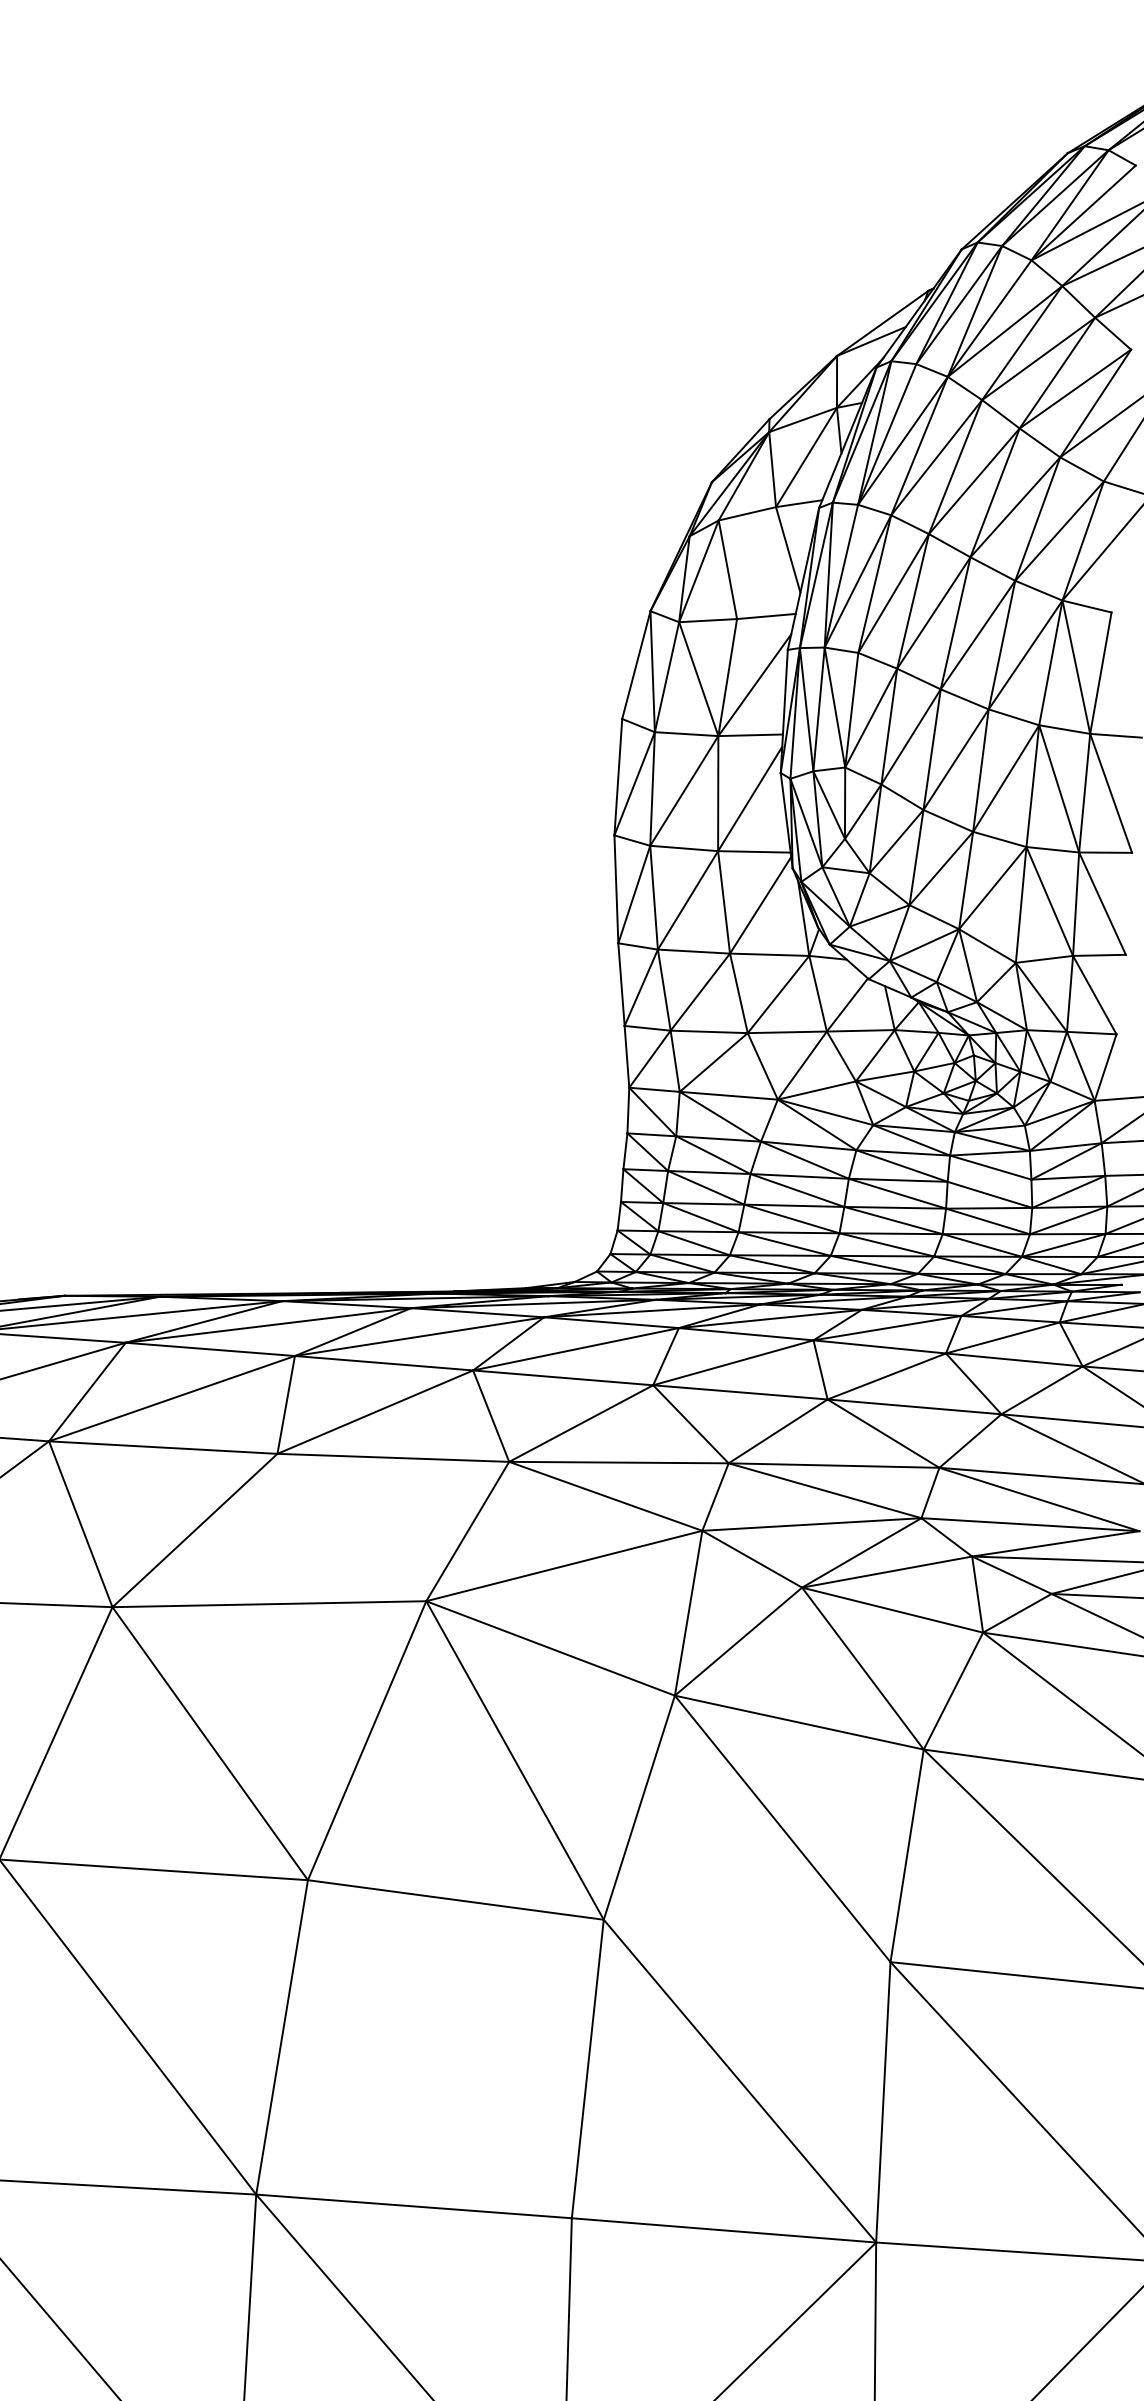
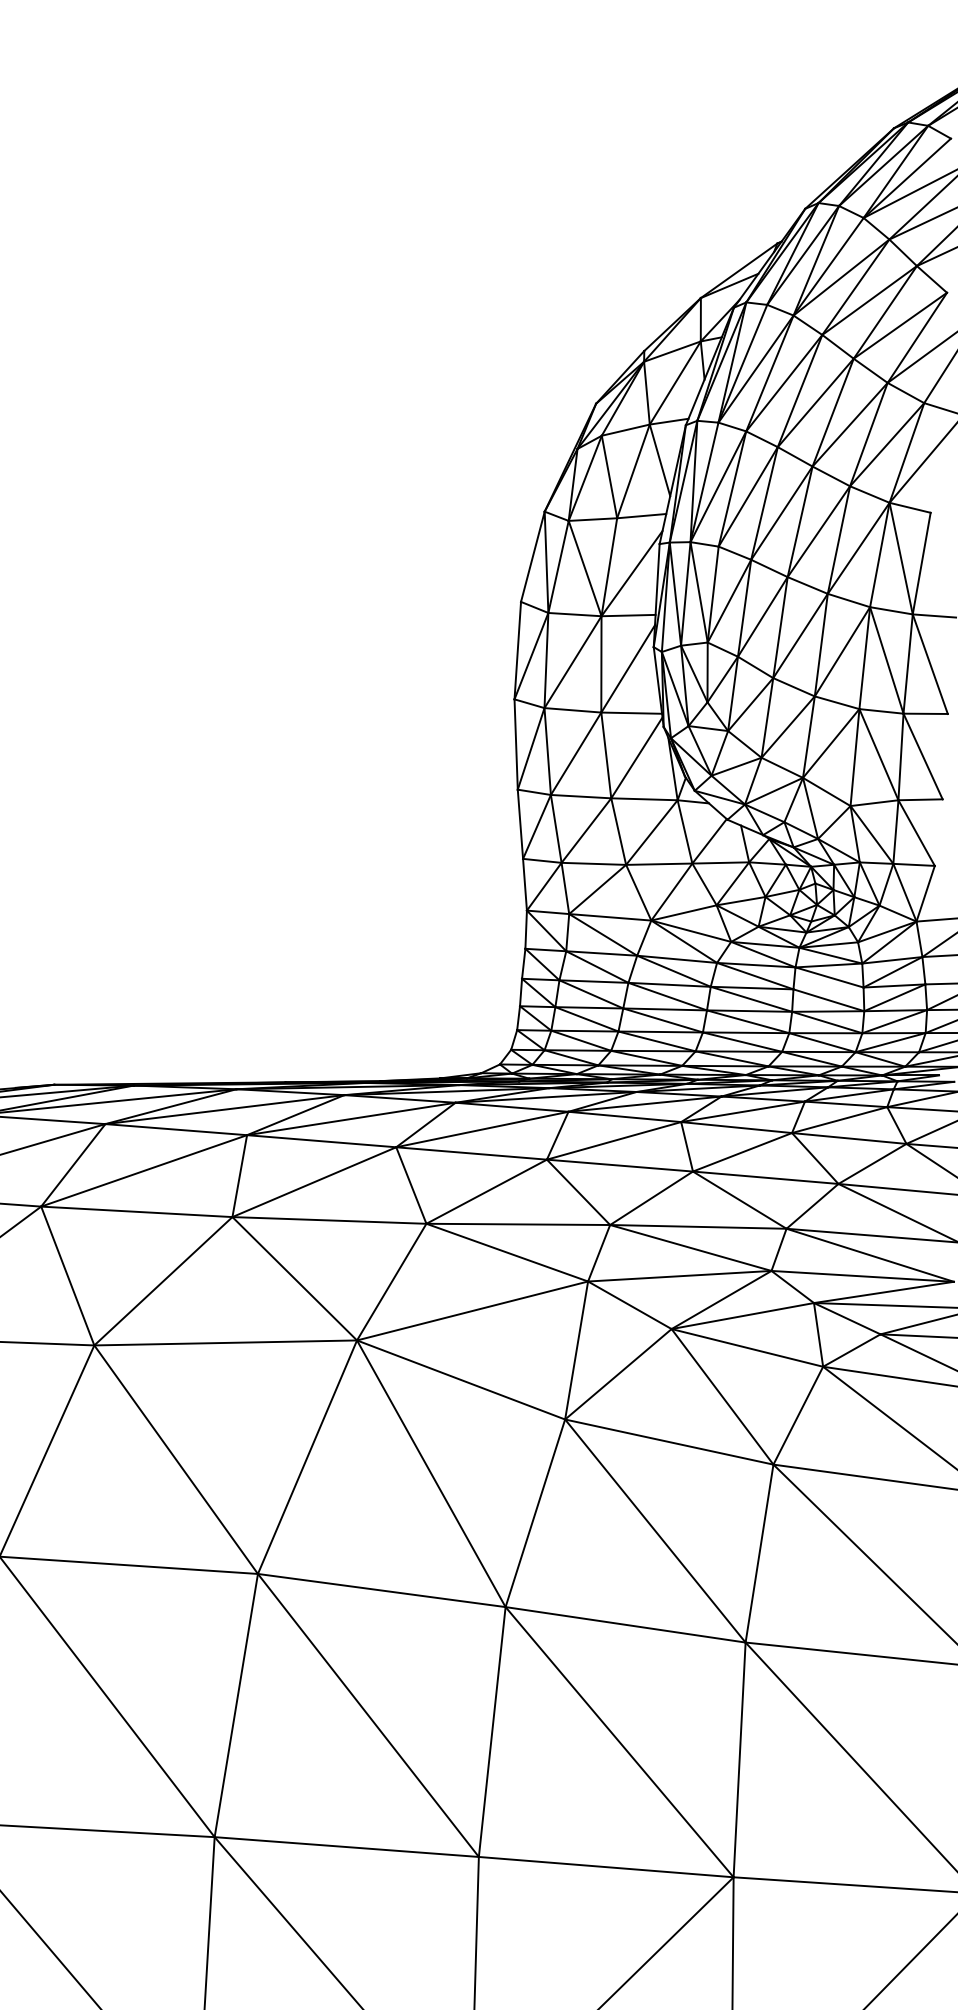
line: (756, 563) -> (633, 471), added
line: (351, 1527) -> (294, 1278), added
line: (747, 1940) -> (625, 1624), added
line: (438, 2048) -> (367, 1714), added

